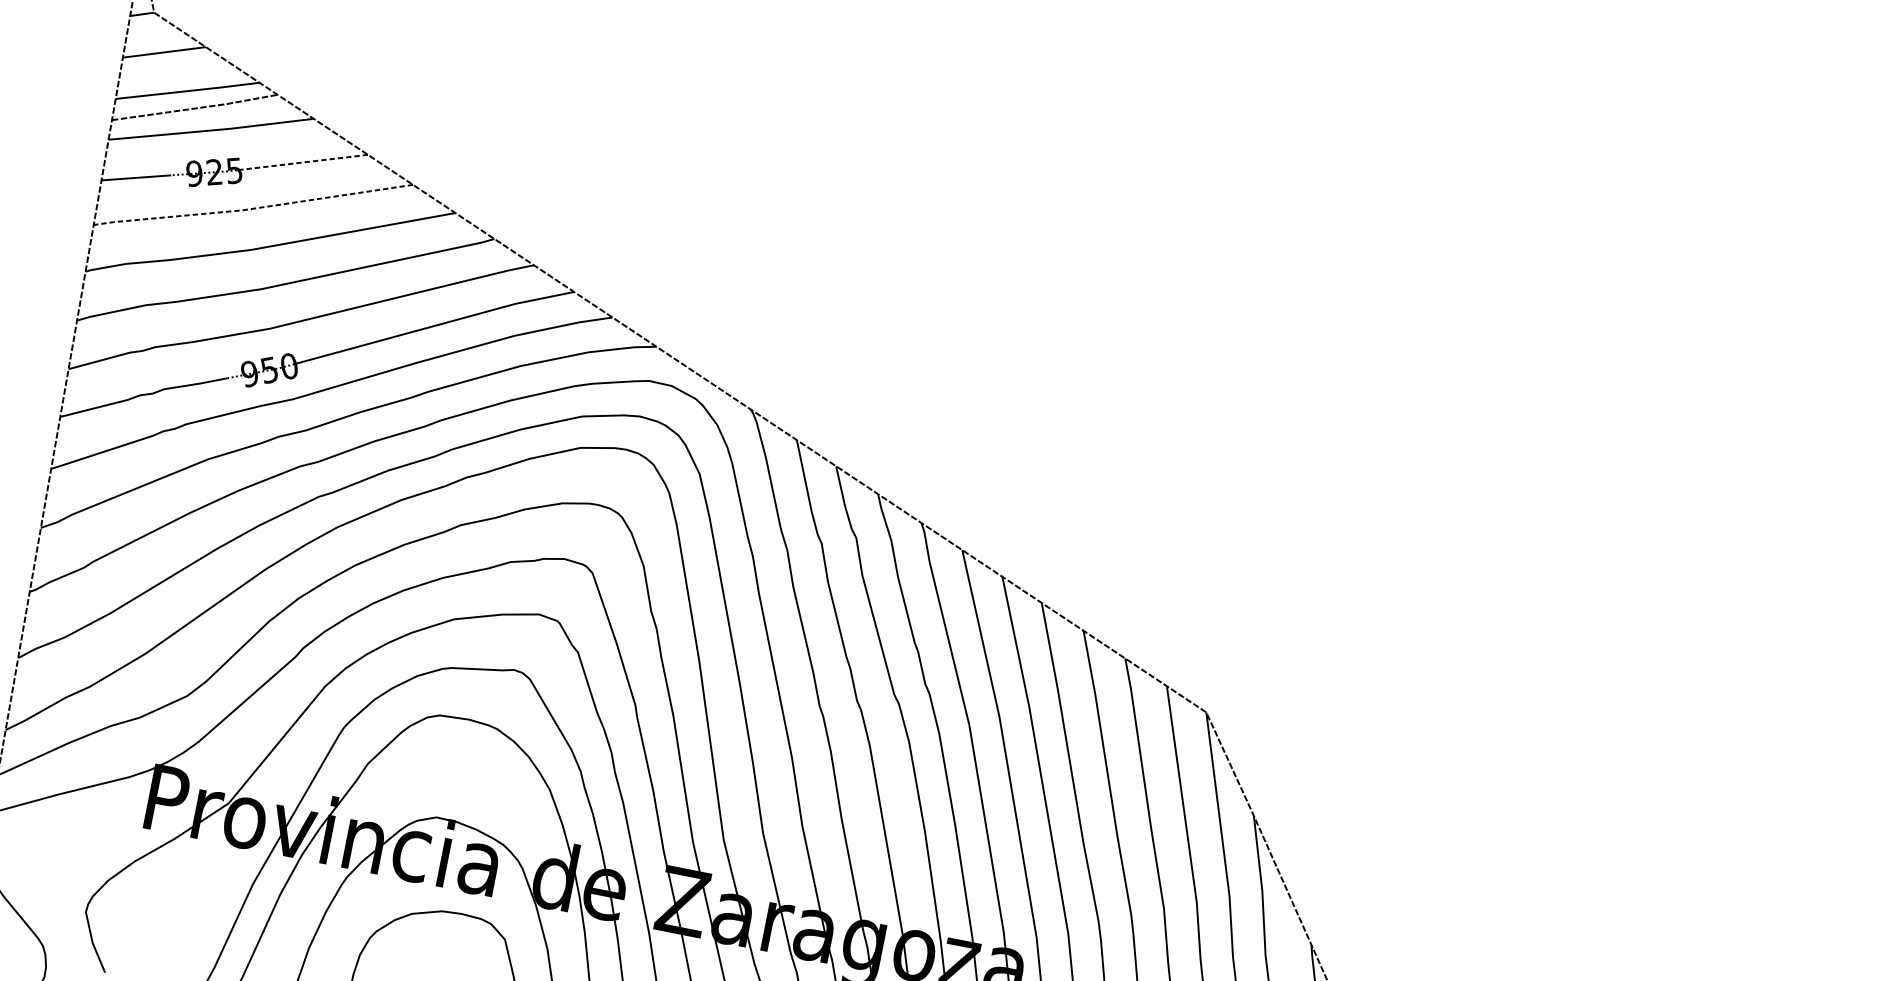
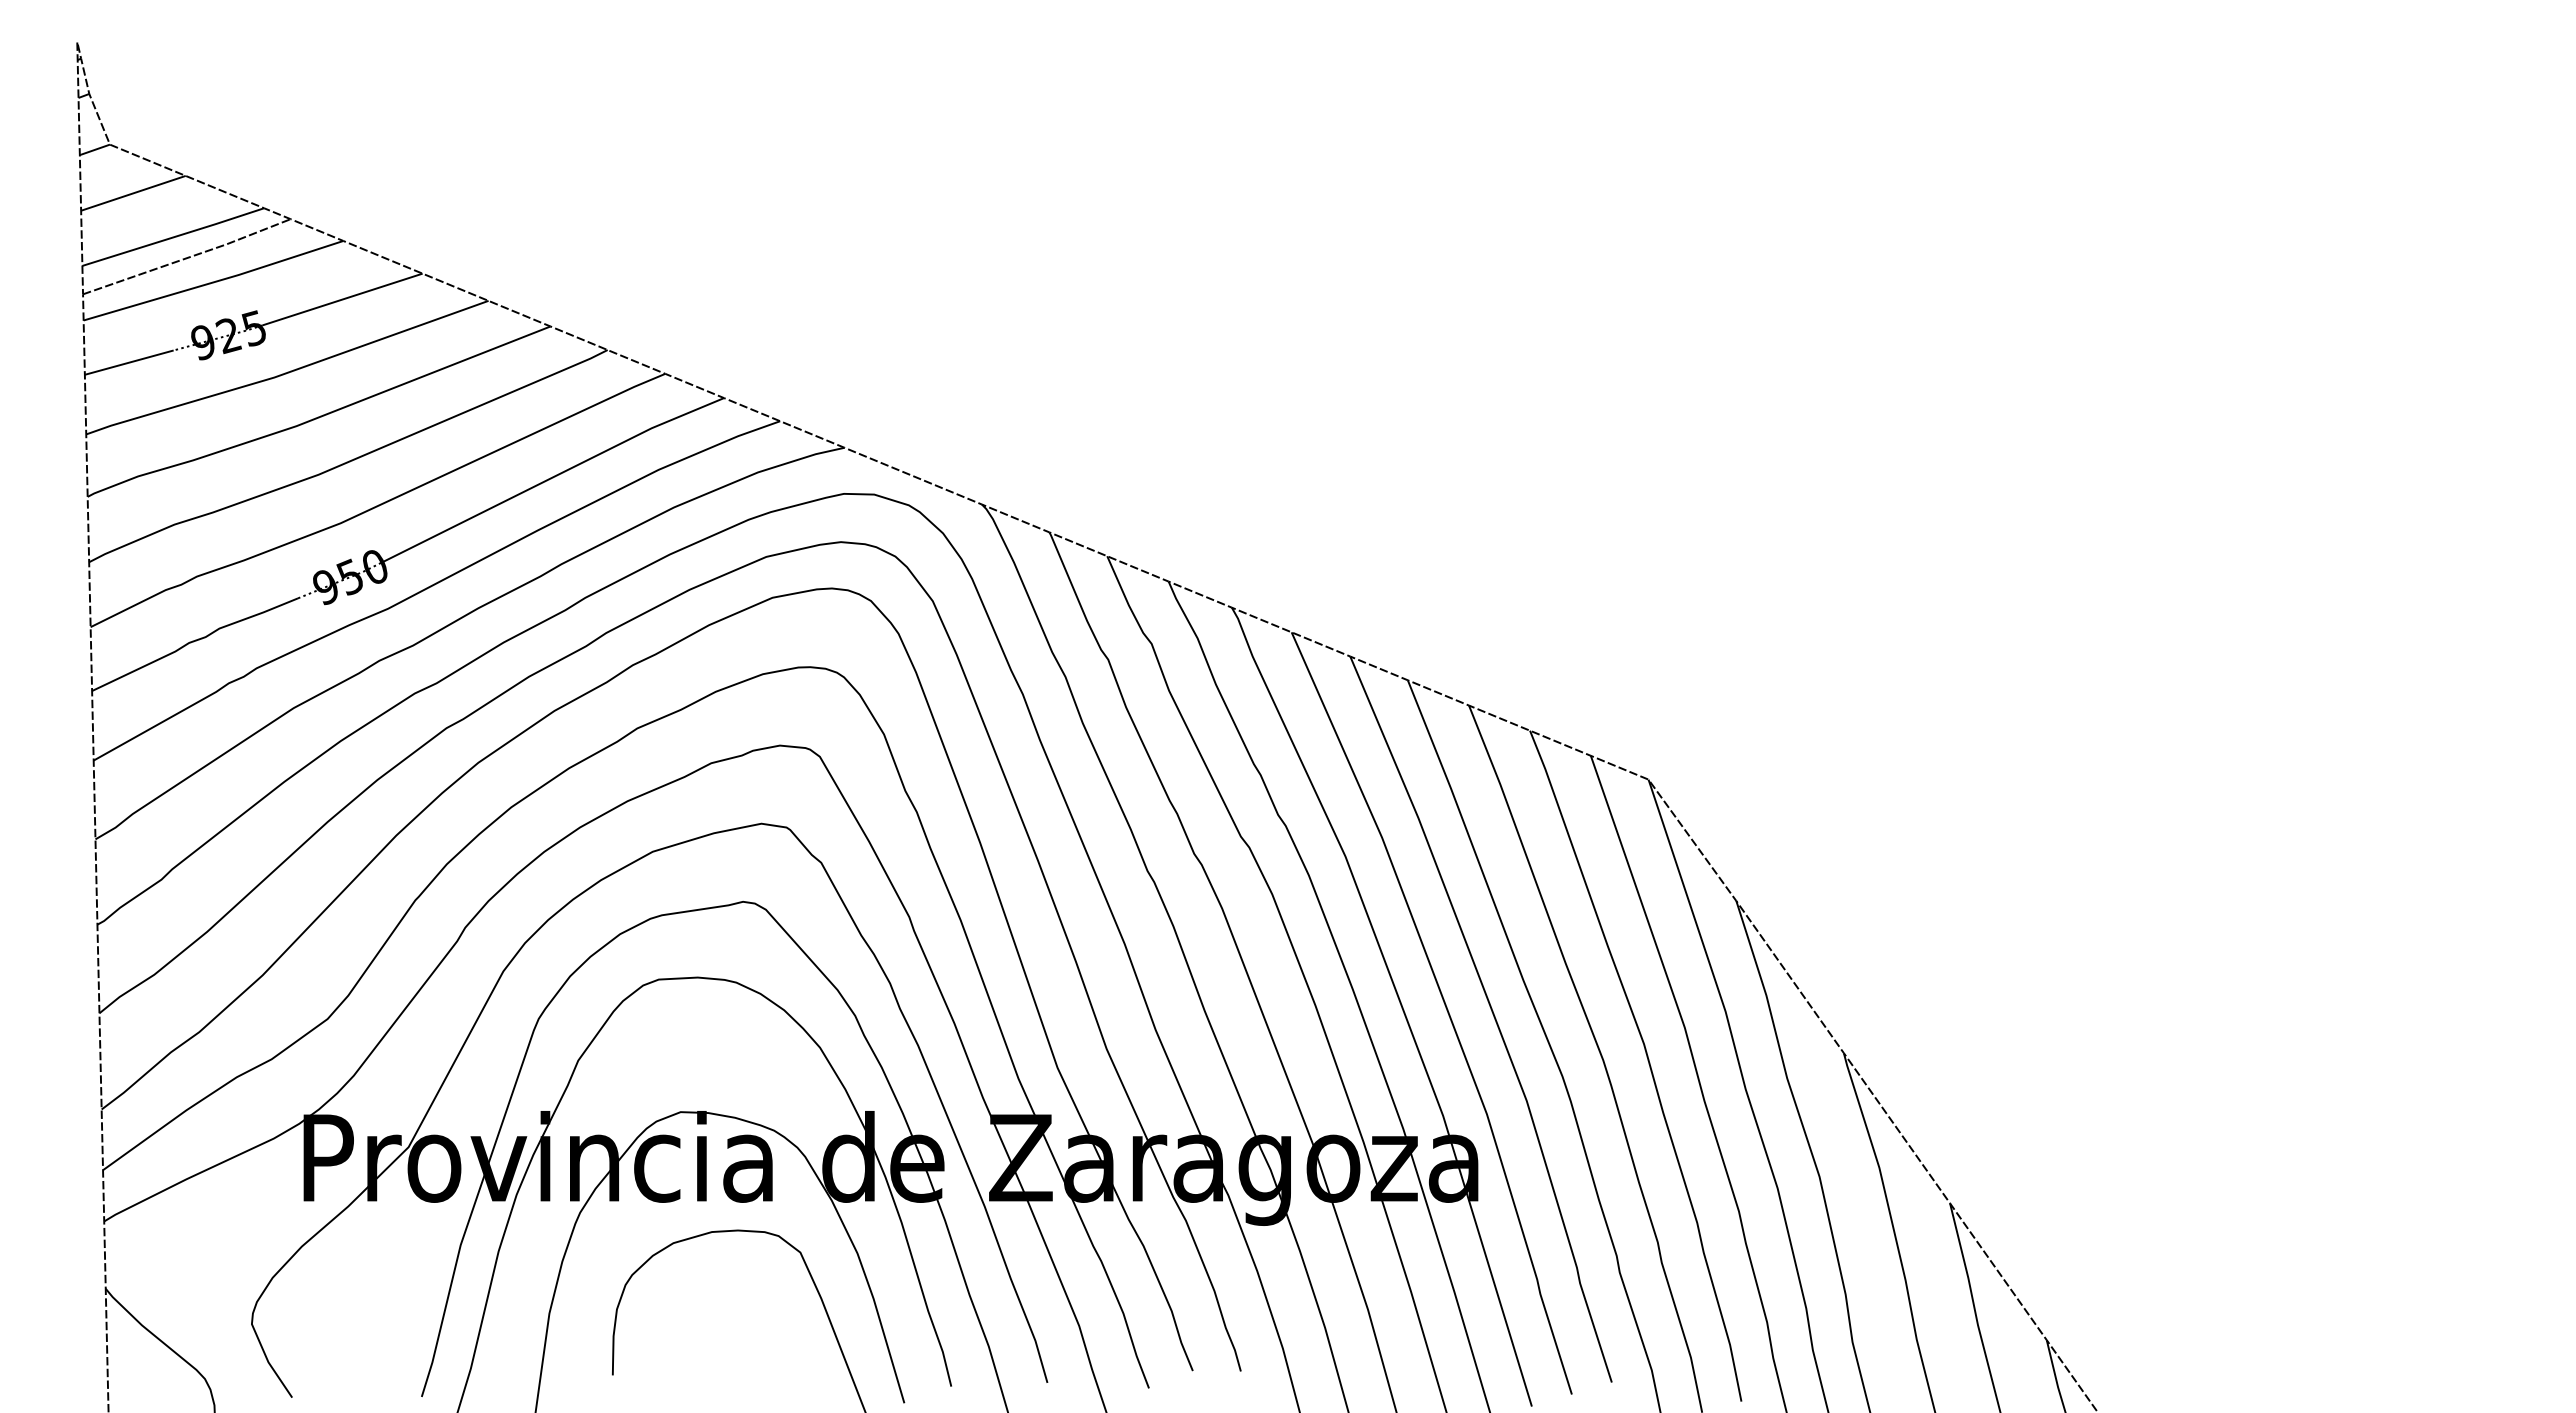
line: (304, 162) -> (342, 299), dashed -> solid
line: (252, 208) -> (287, 372), dashed -> solid

